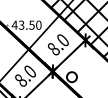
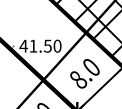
text: (21, 24) -> (33, 45), 43.50 -> 41.50

